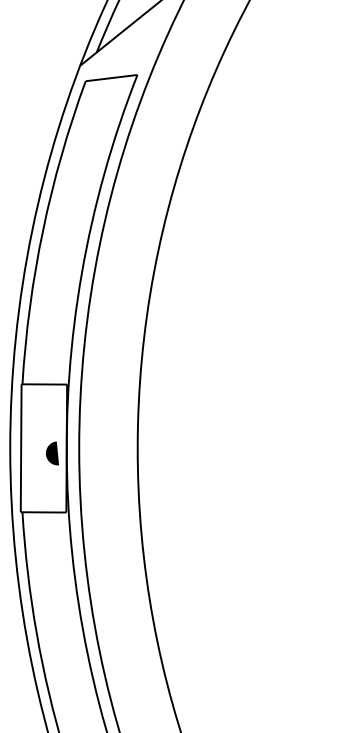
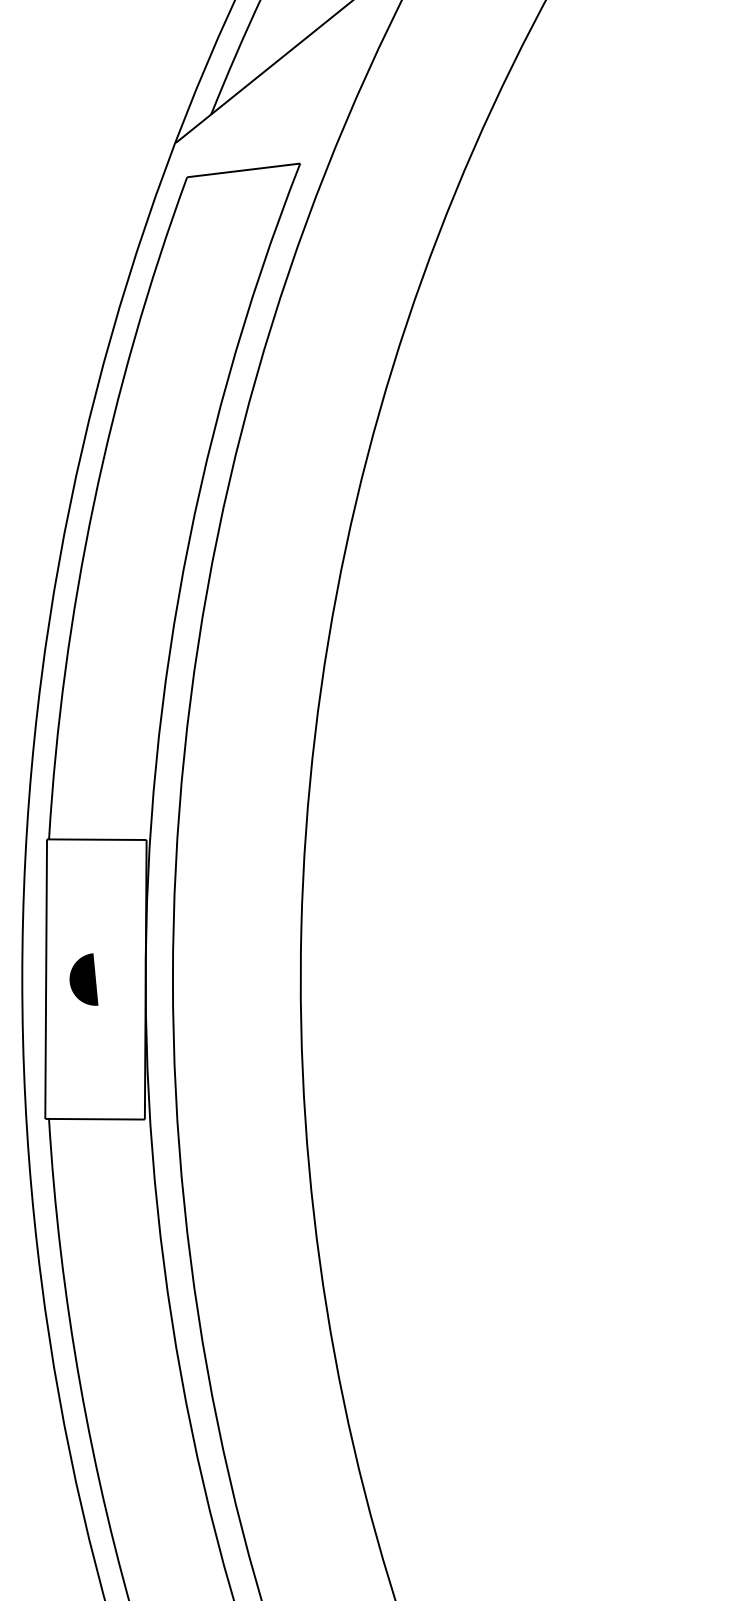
curve: (52, 453) -> (84, 979), moved

